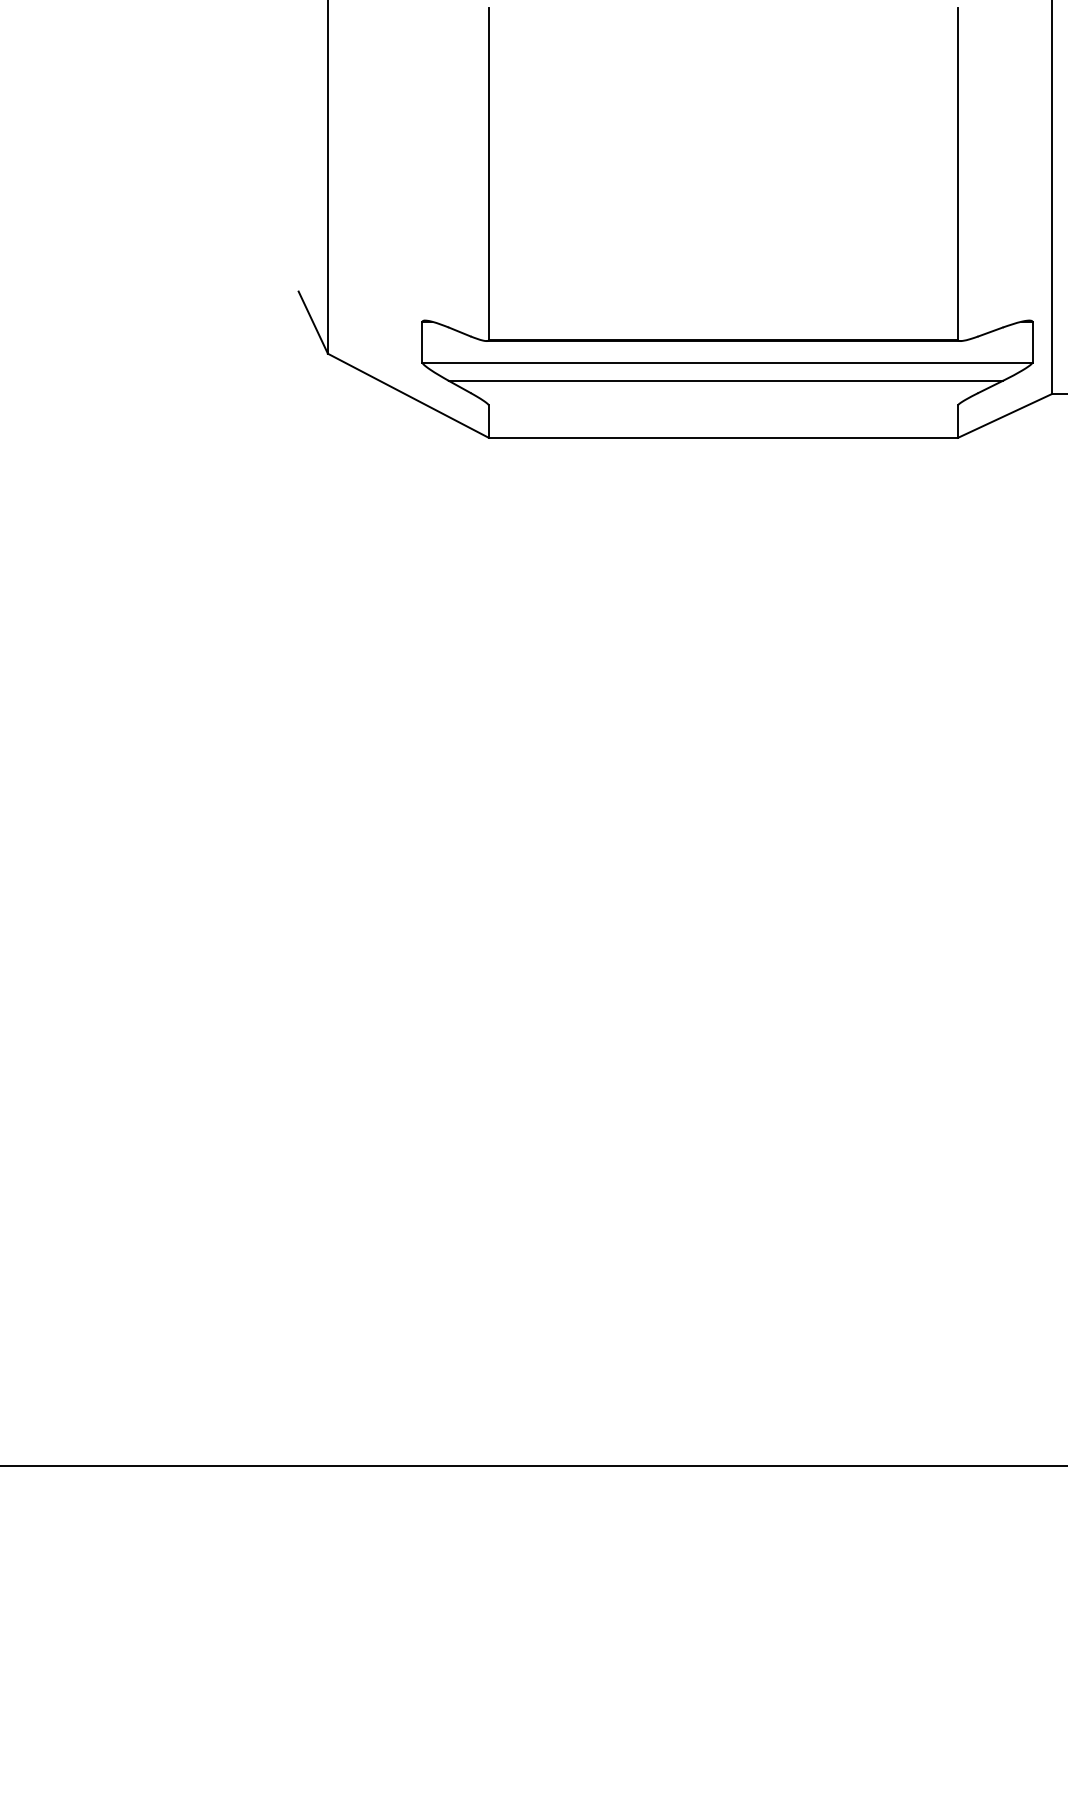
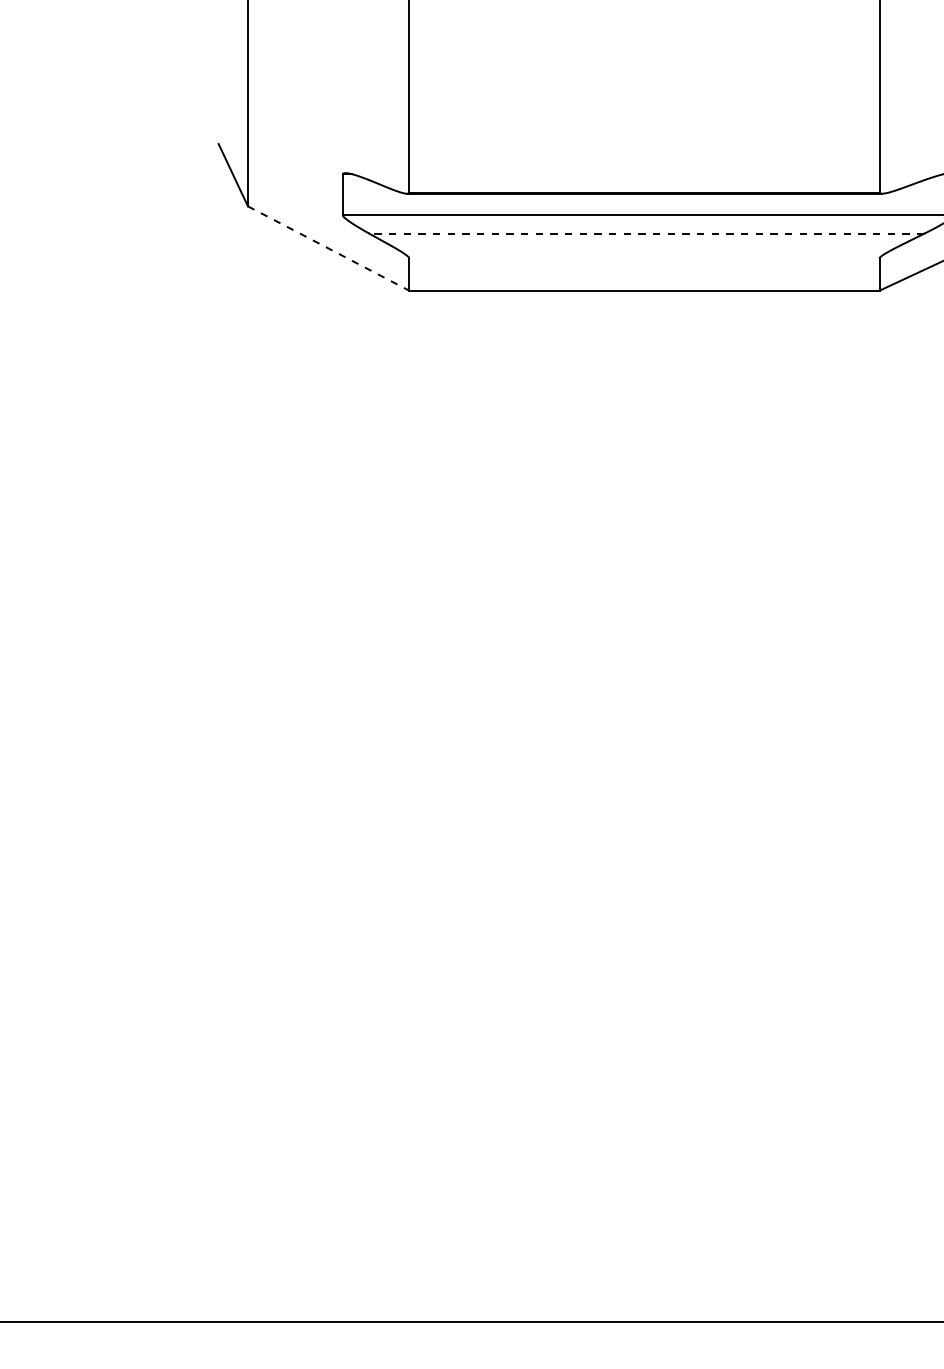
line: (725, 380) -> (646, 233), solid -> dashed
line: (408, 395) -> (328, 248), solid -> dashed

